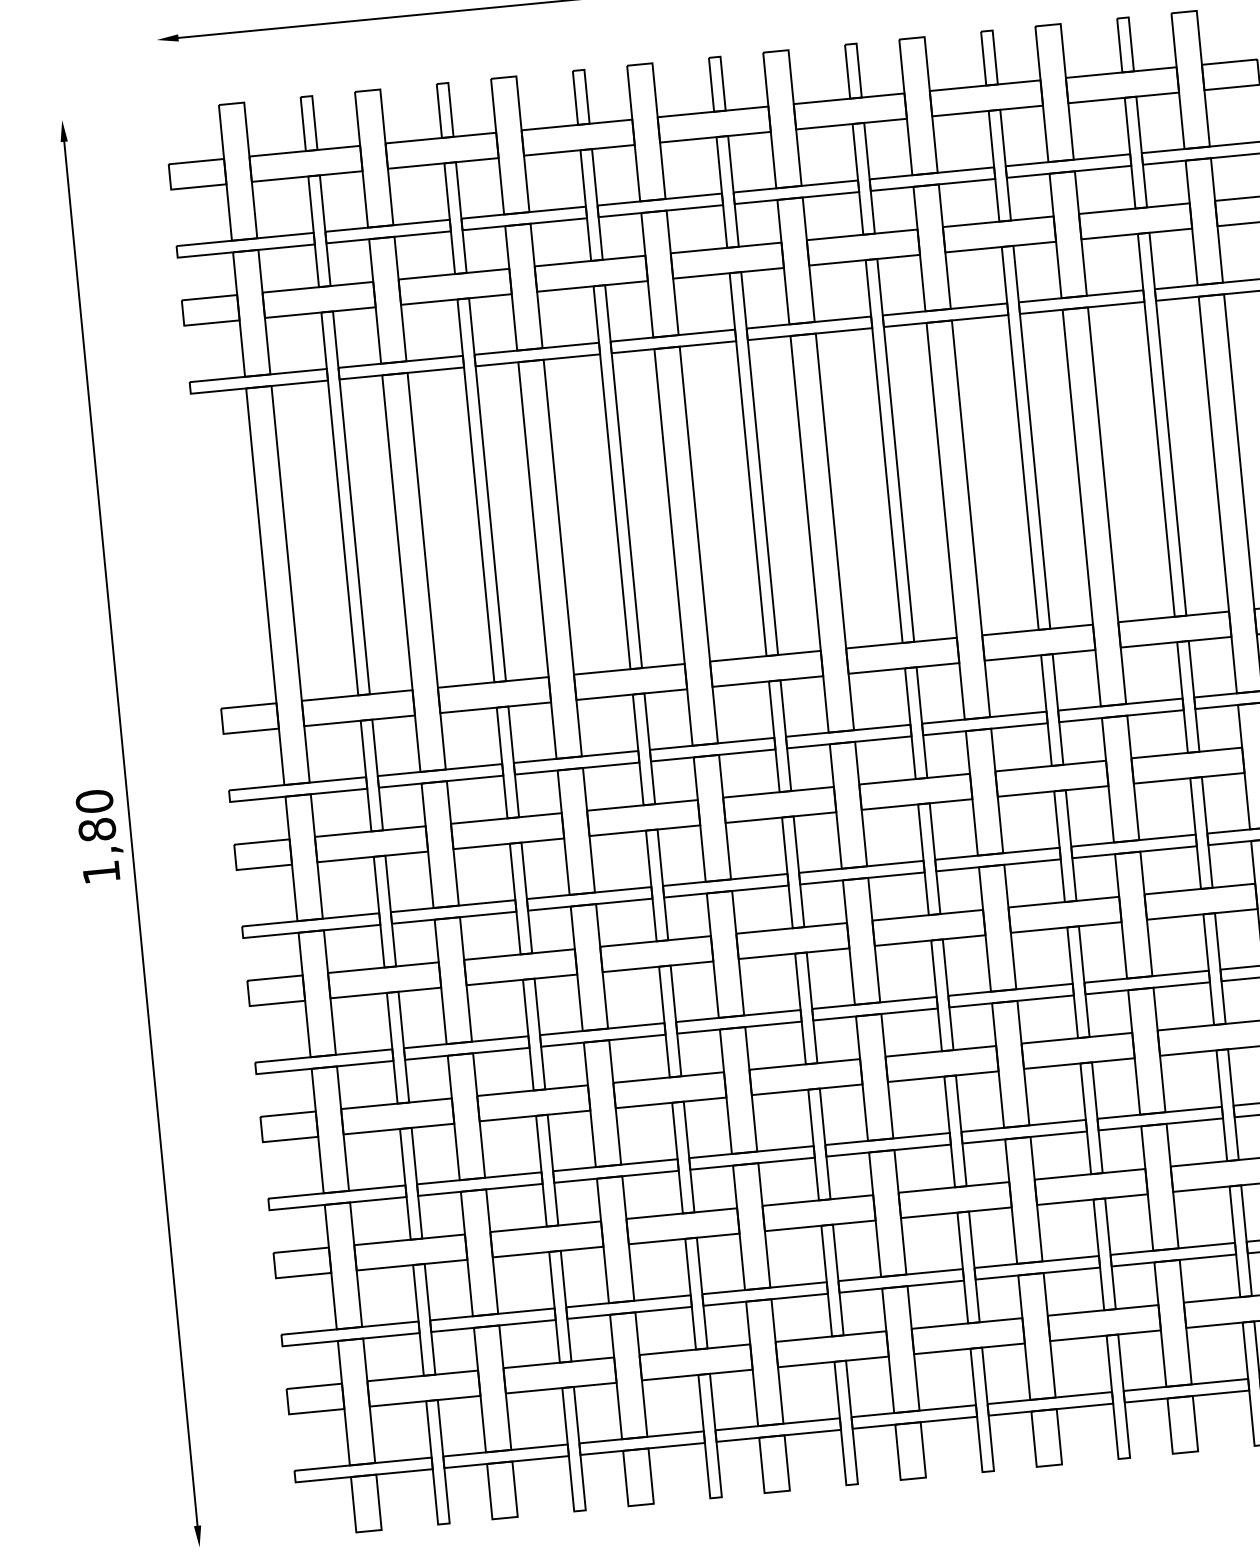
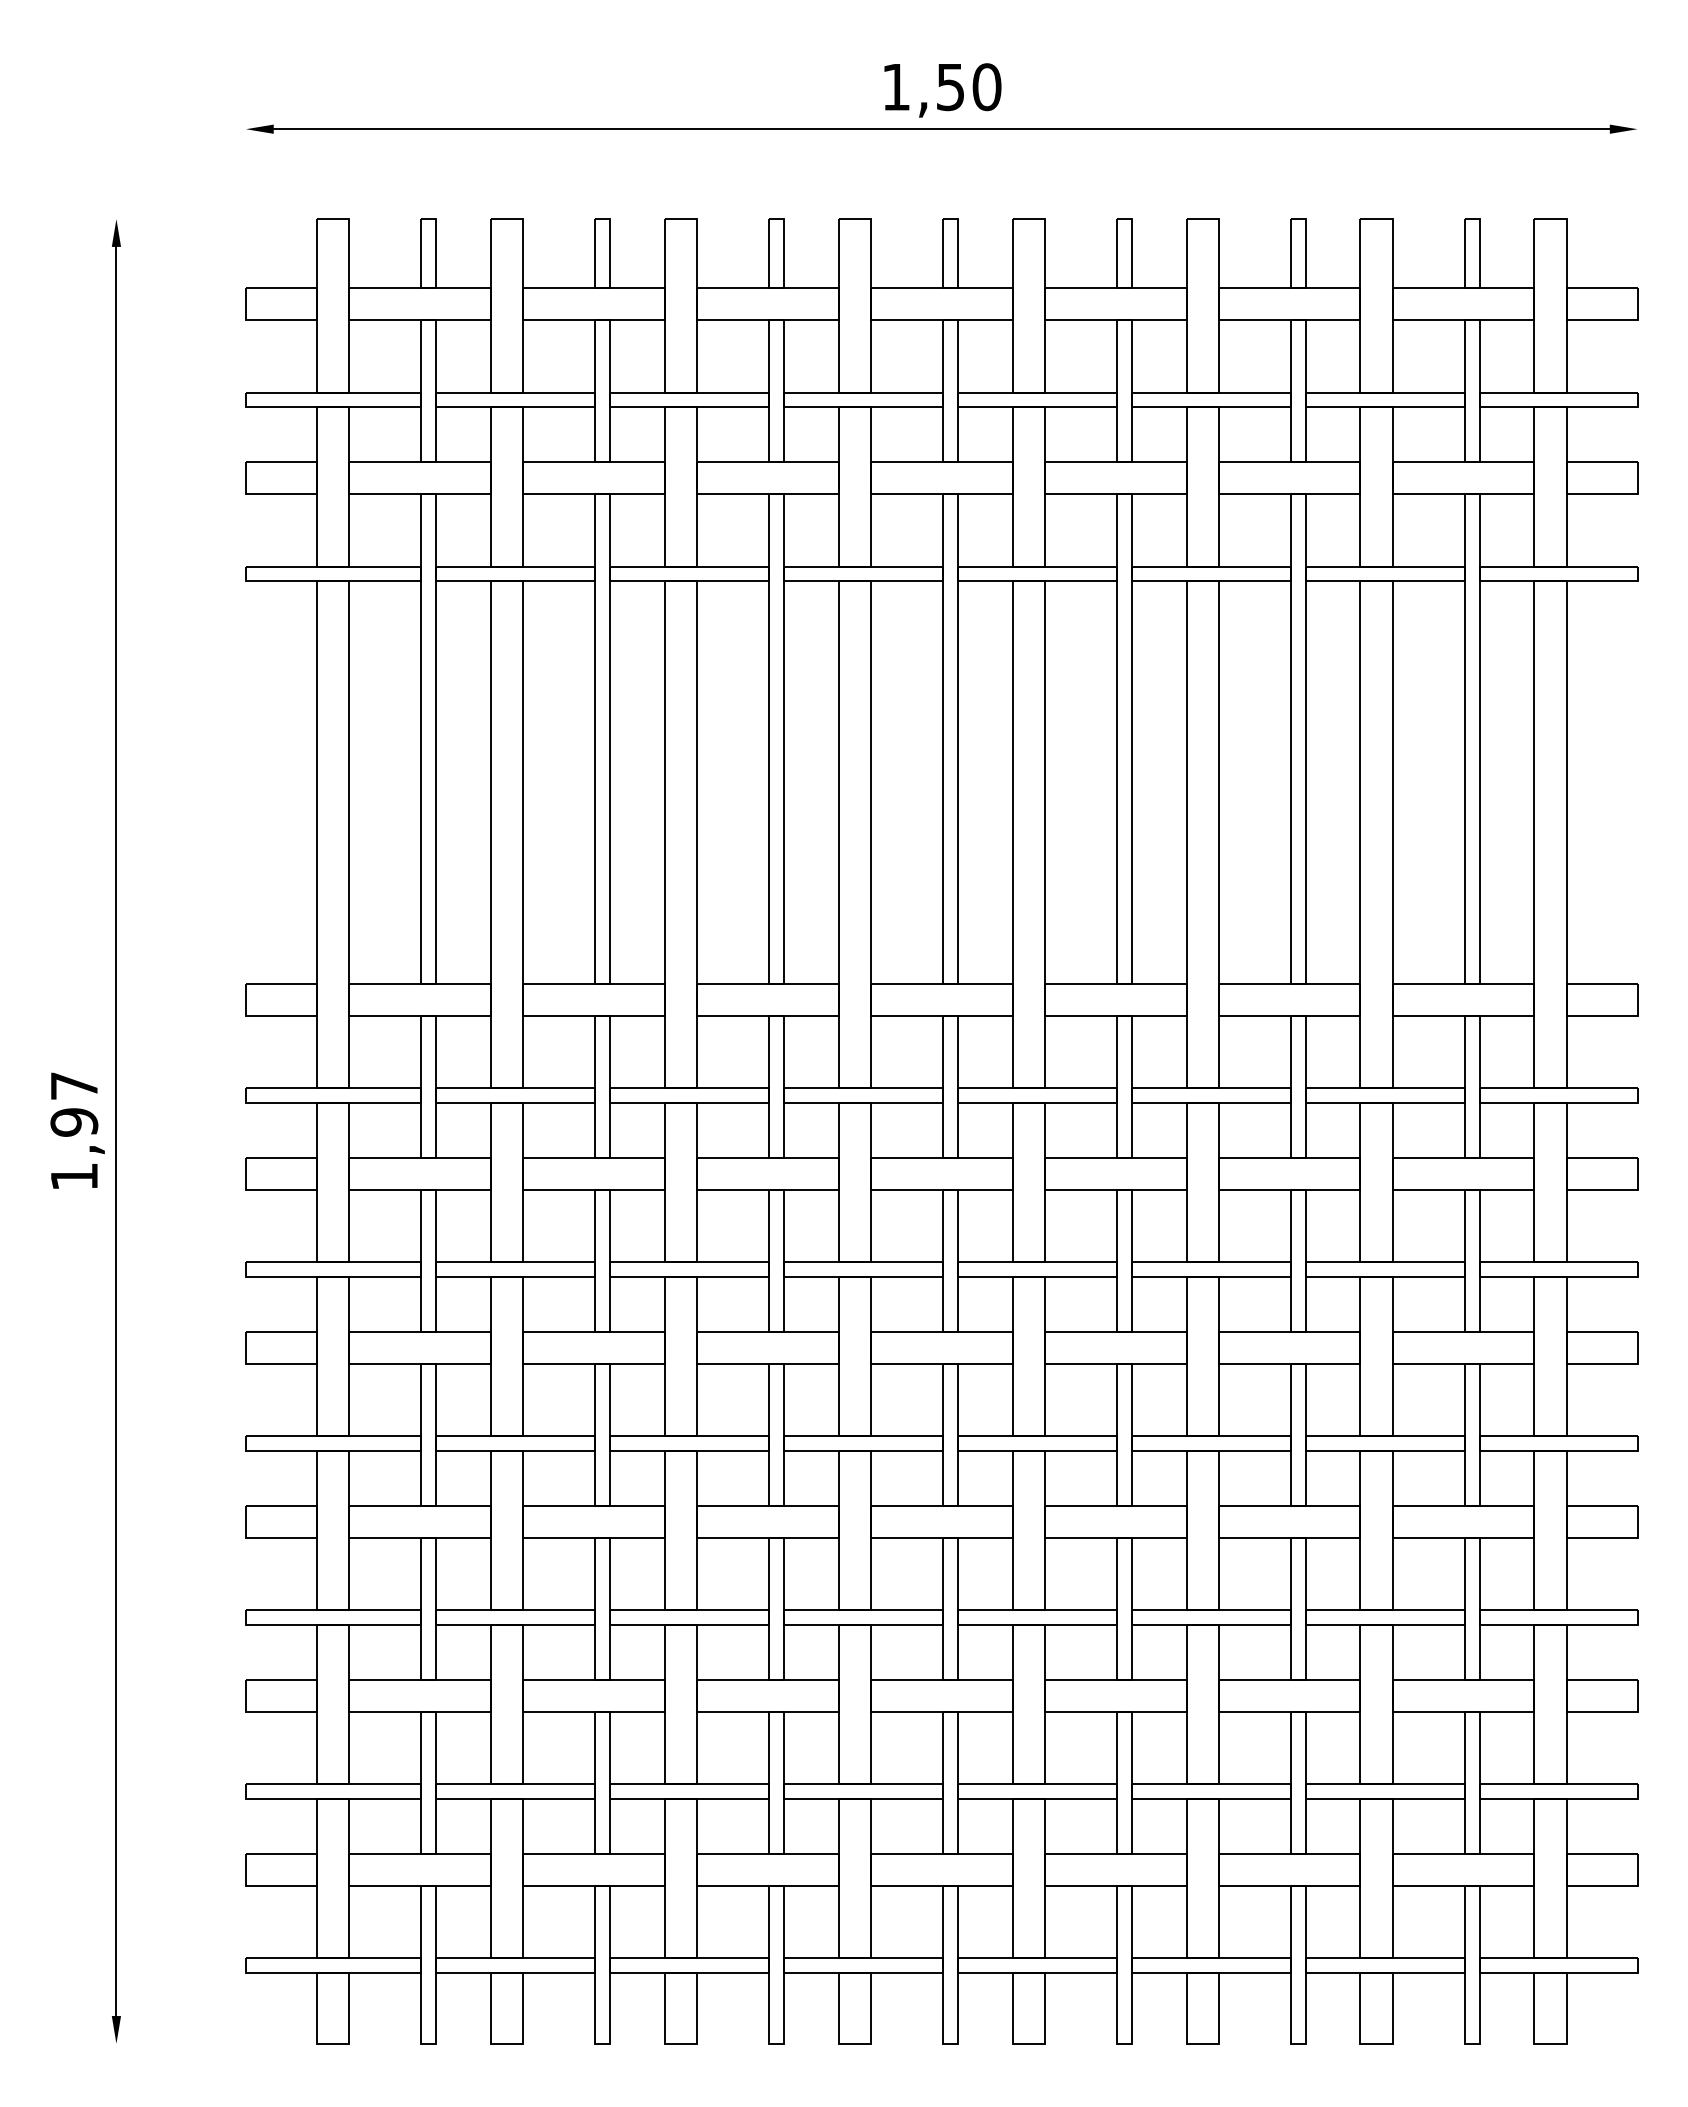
text: (96, 815) -> (74, 1103), 1,80 -> 1,97

